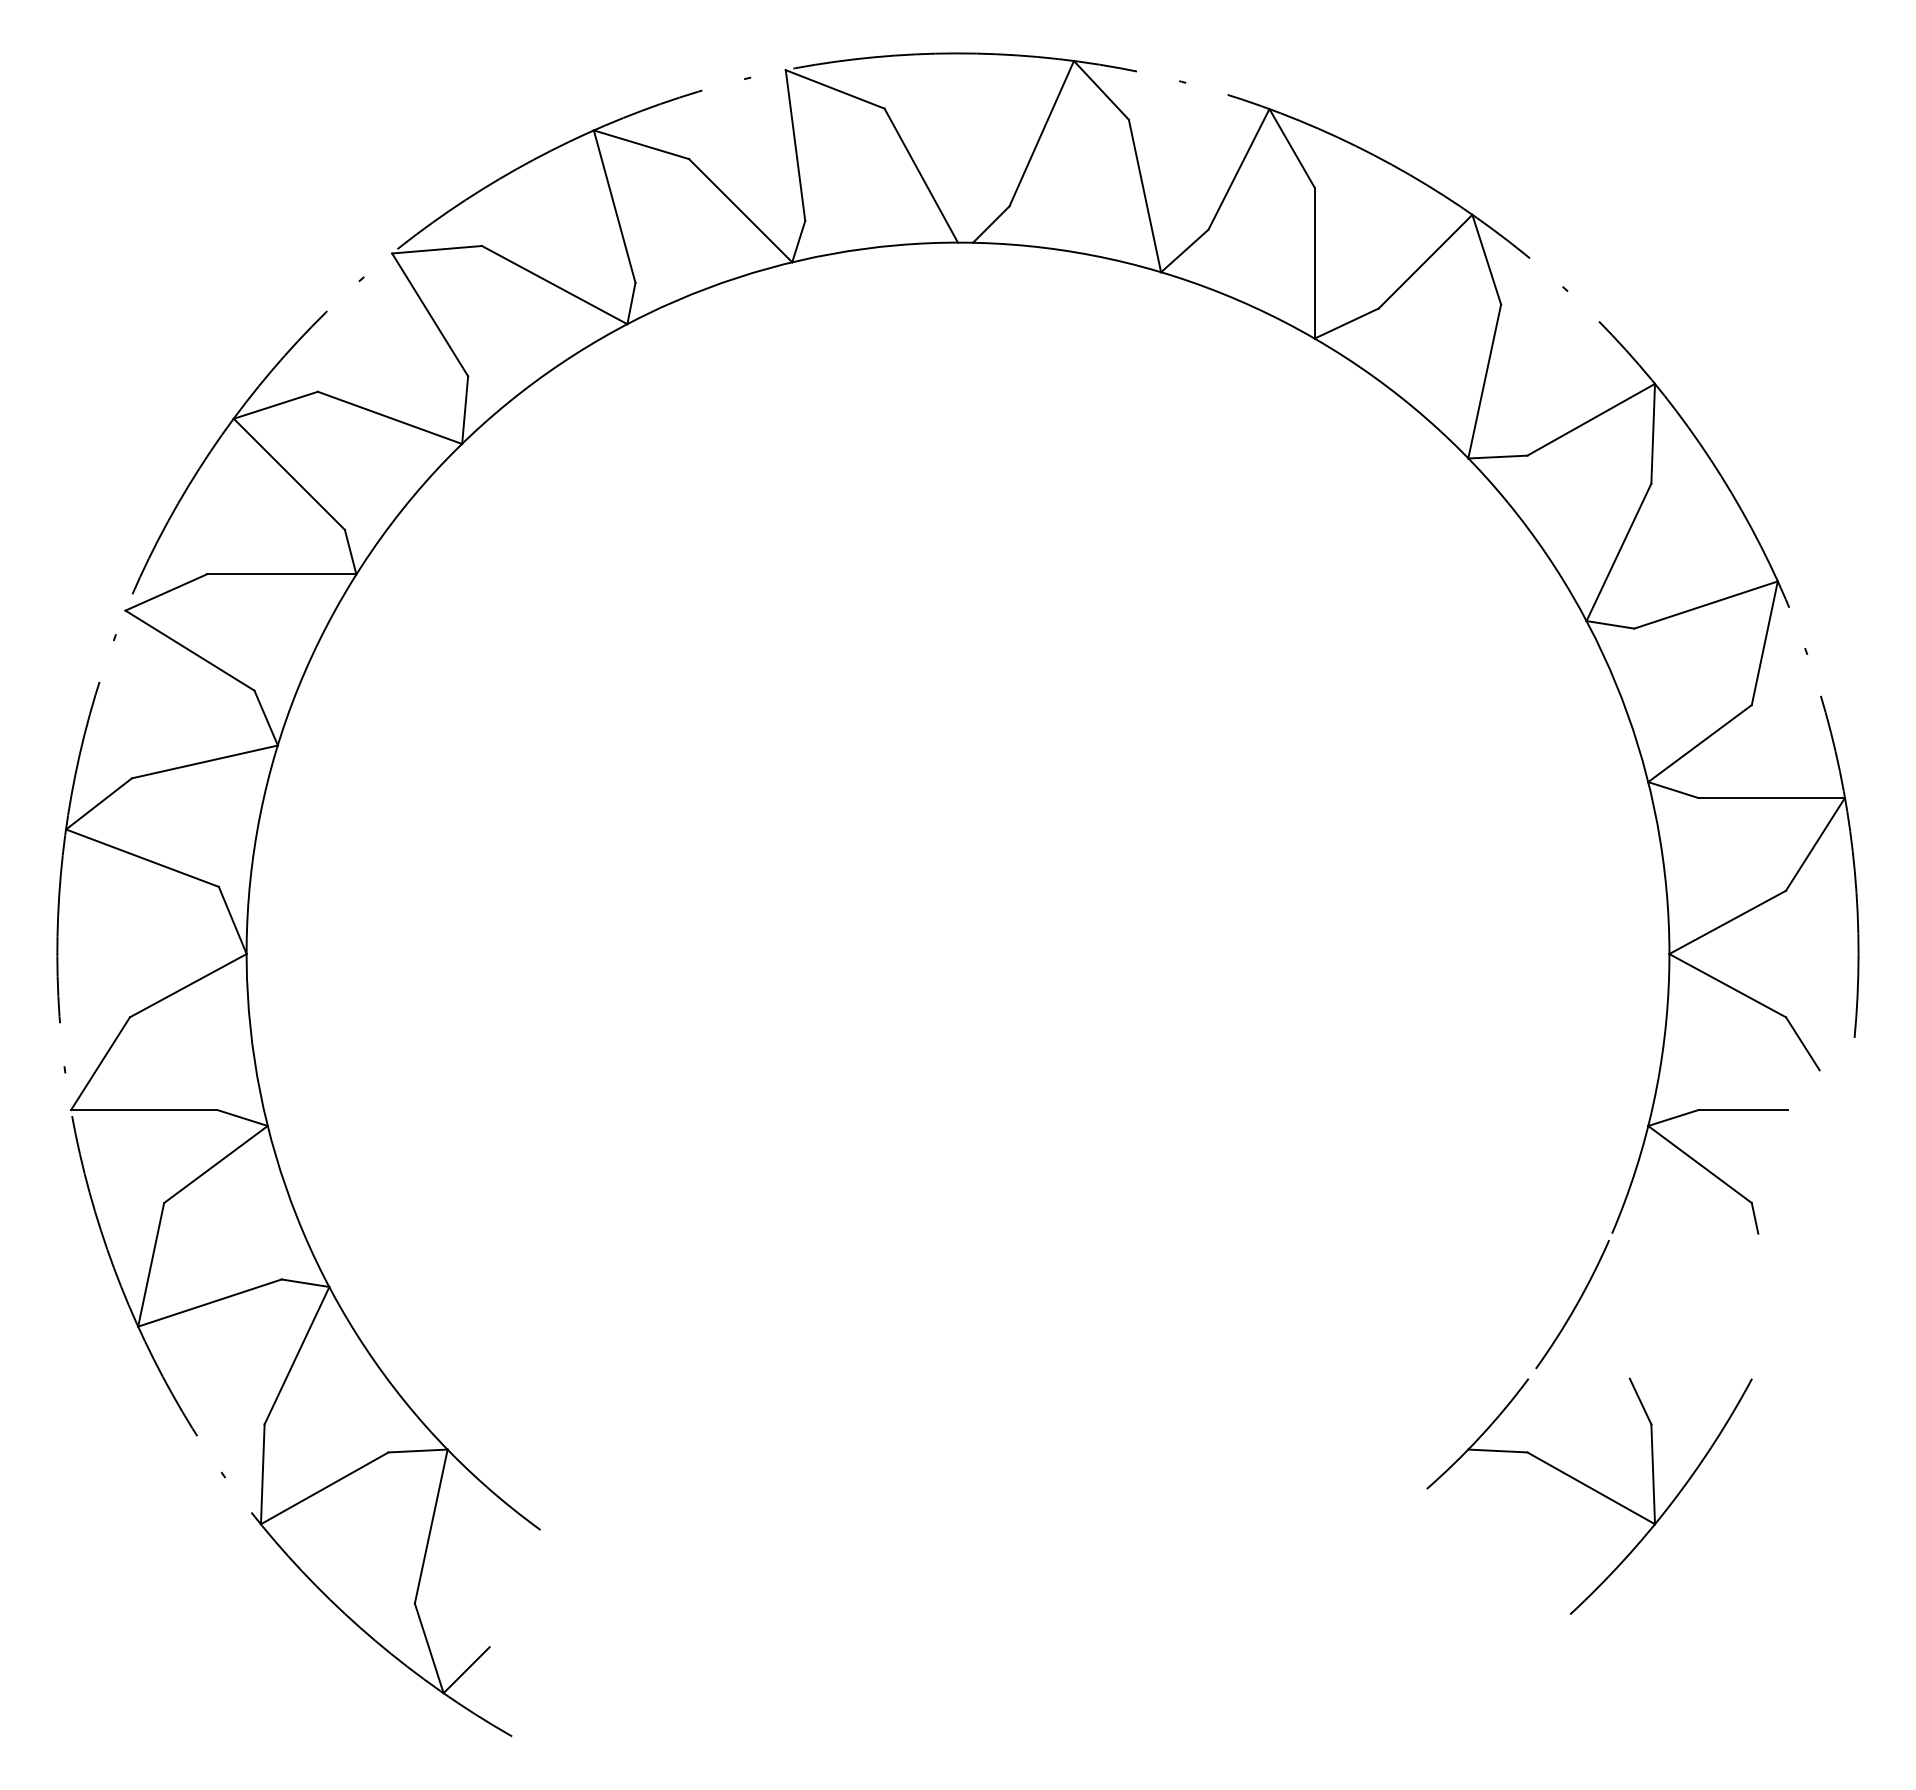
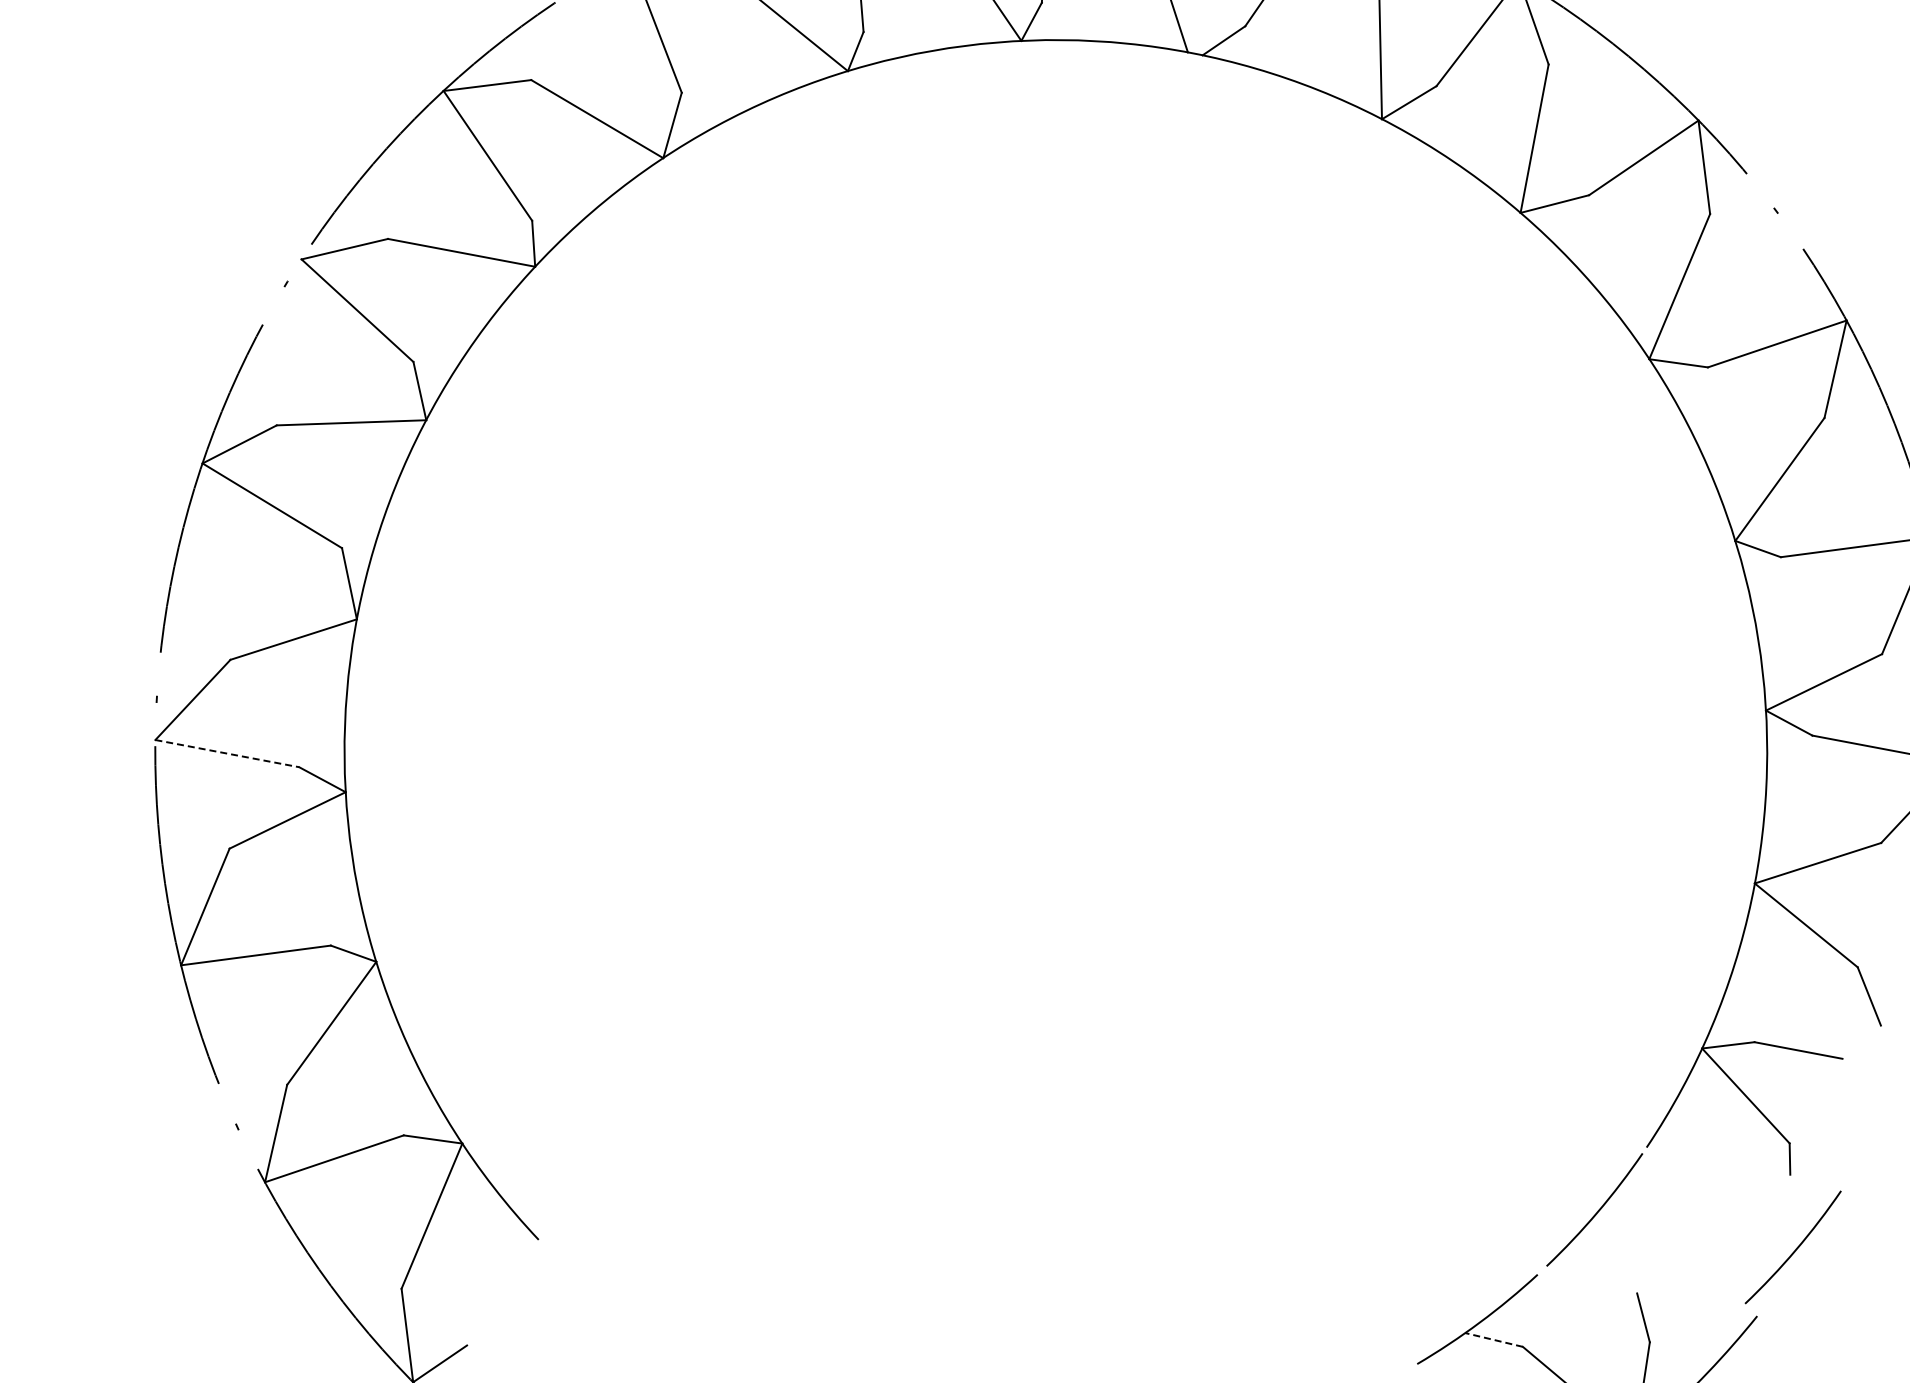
line: (144, 1110) -> (227, 754), solid -> dashed
arc: (1776, 1306) -> (1794, 1249), added
line: (1497, 1451) -> (1493, 1340), solid -> dashed

